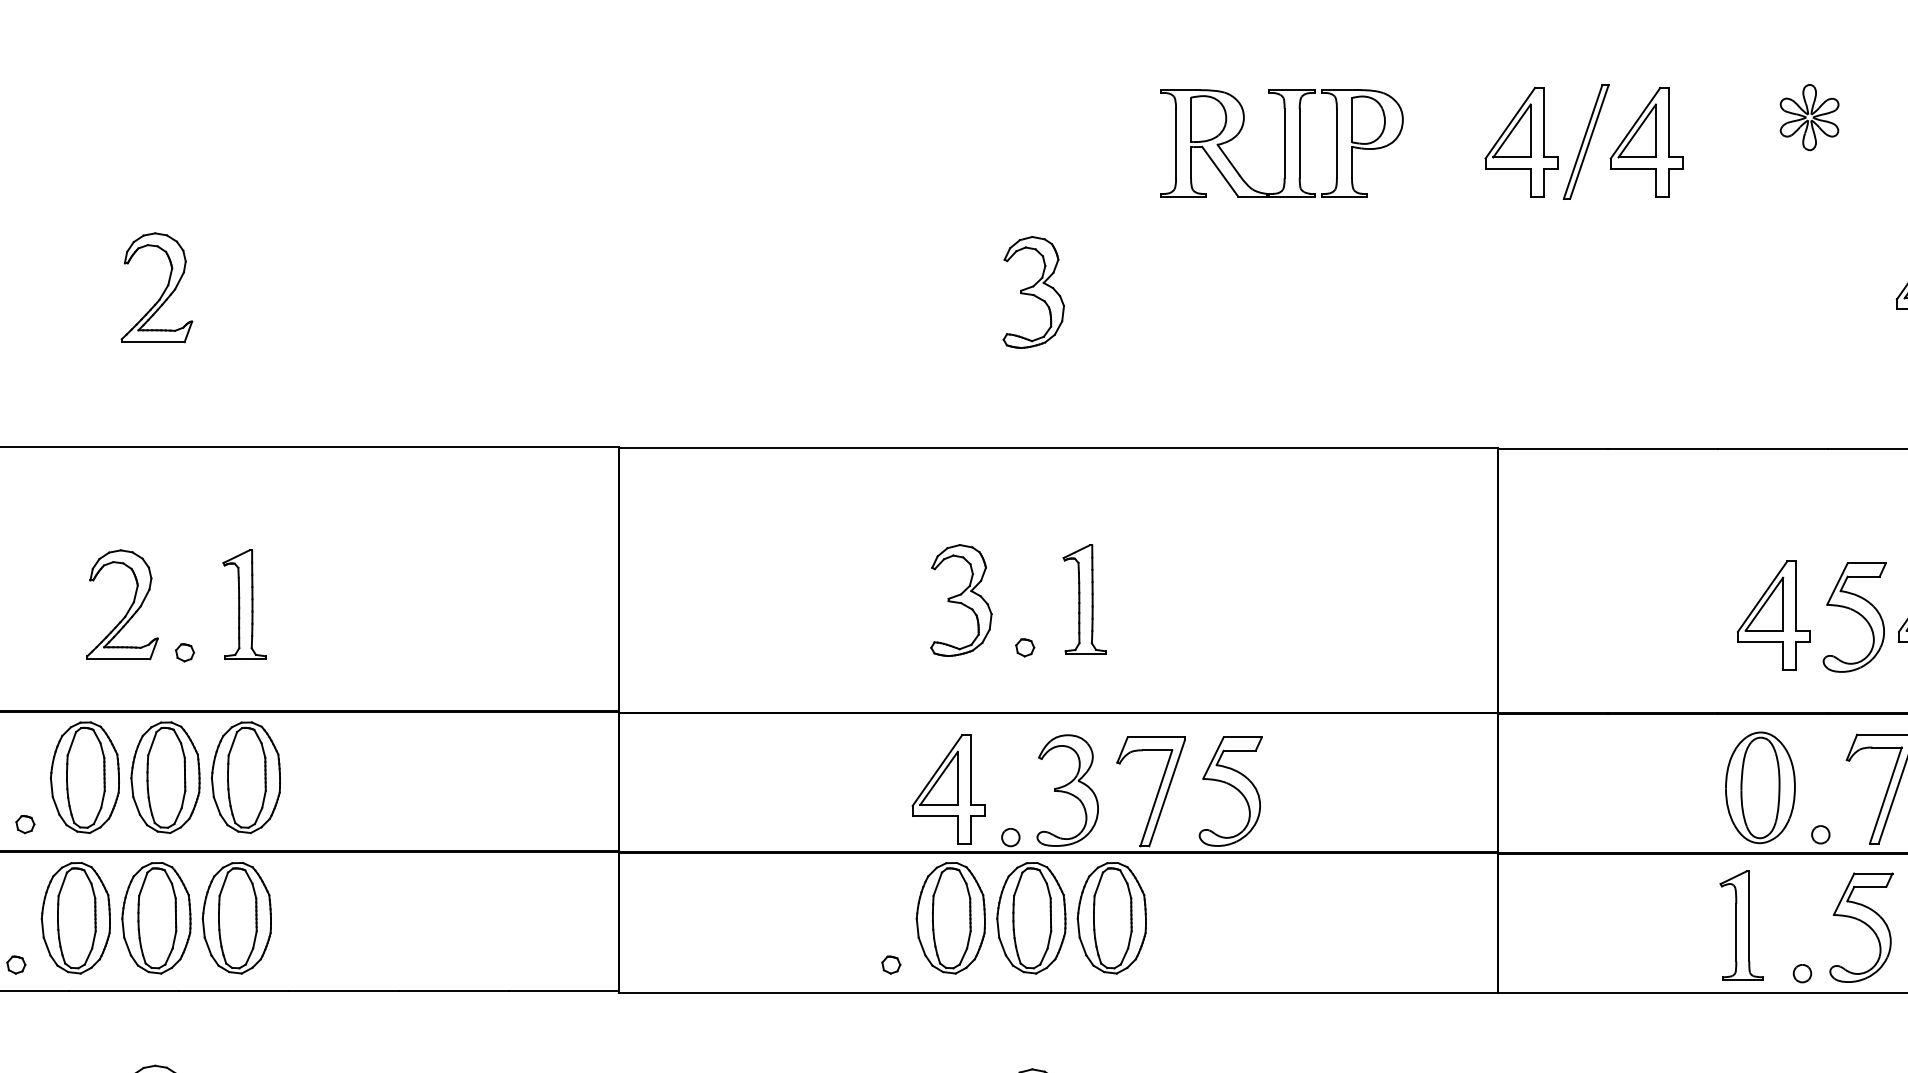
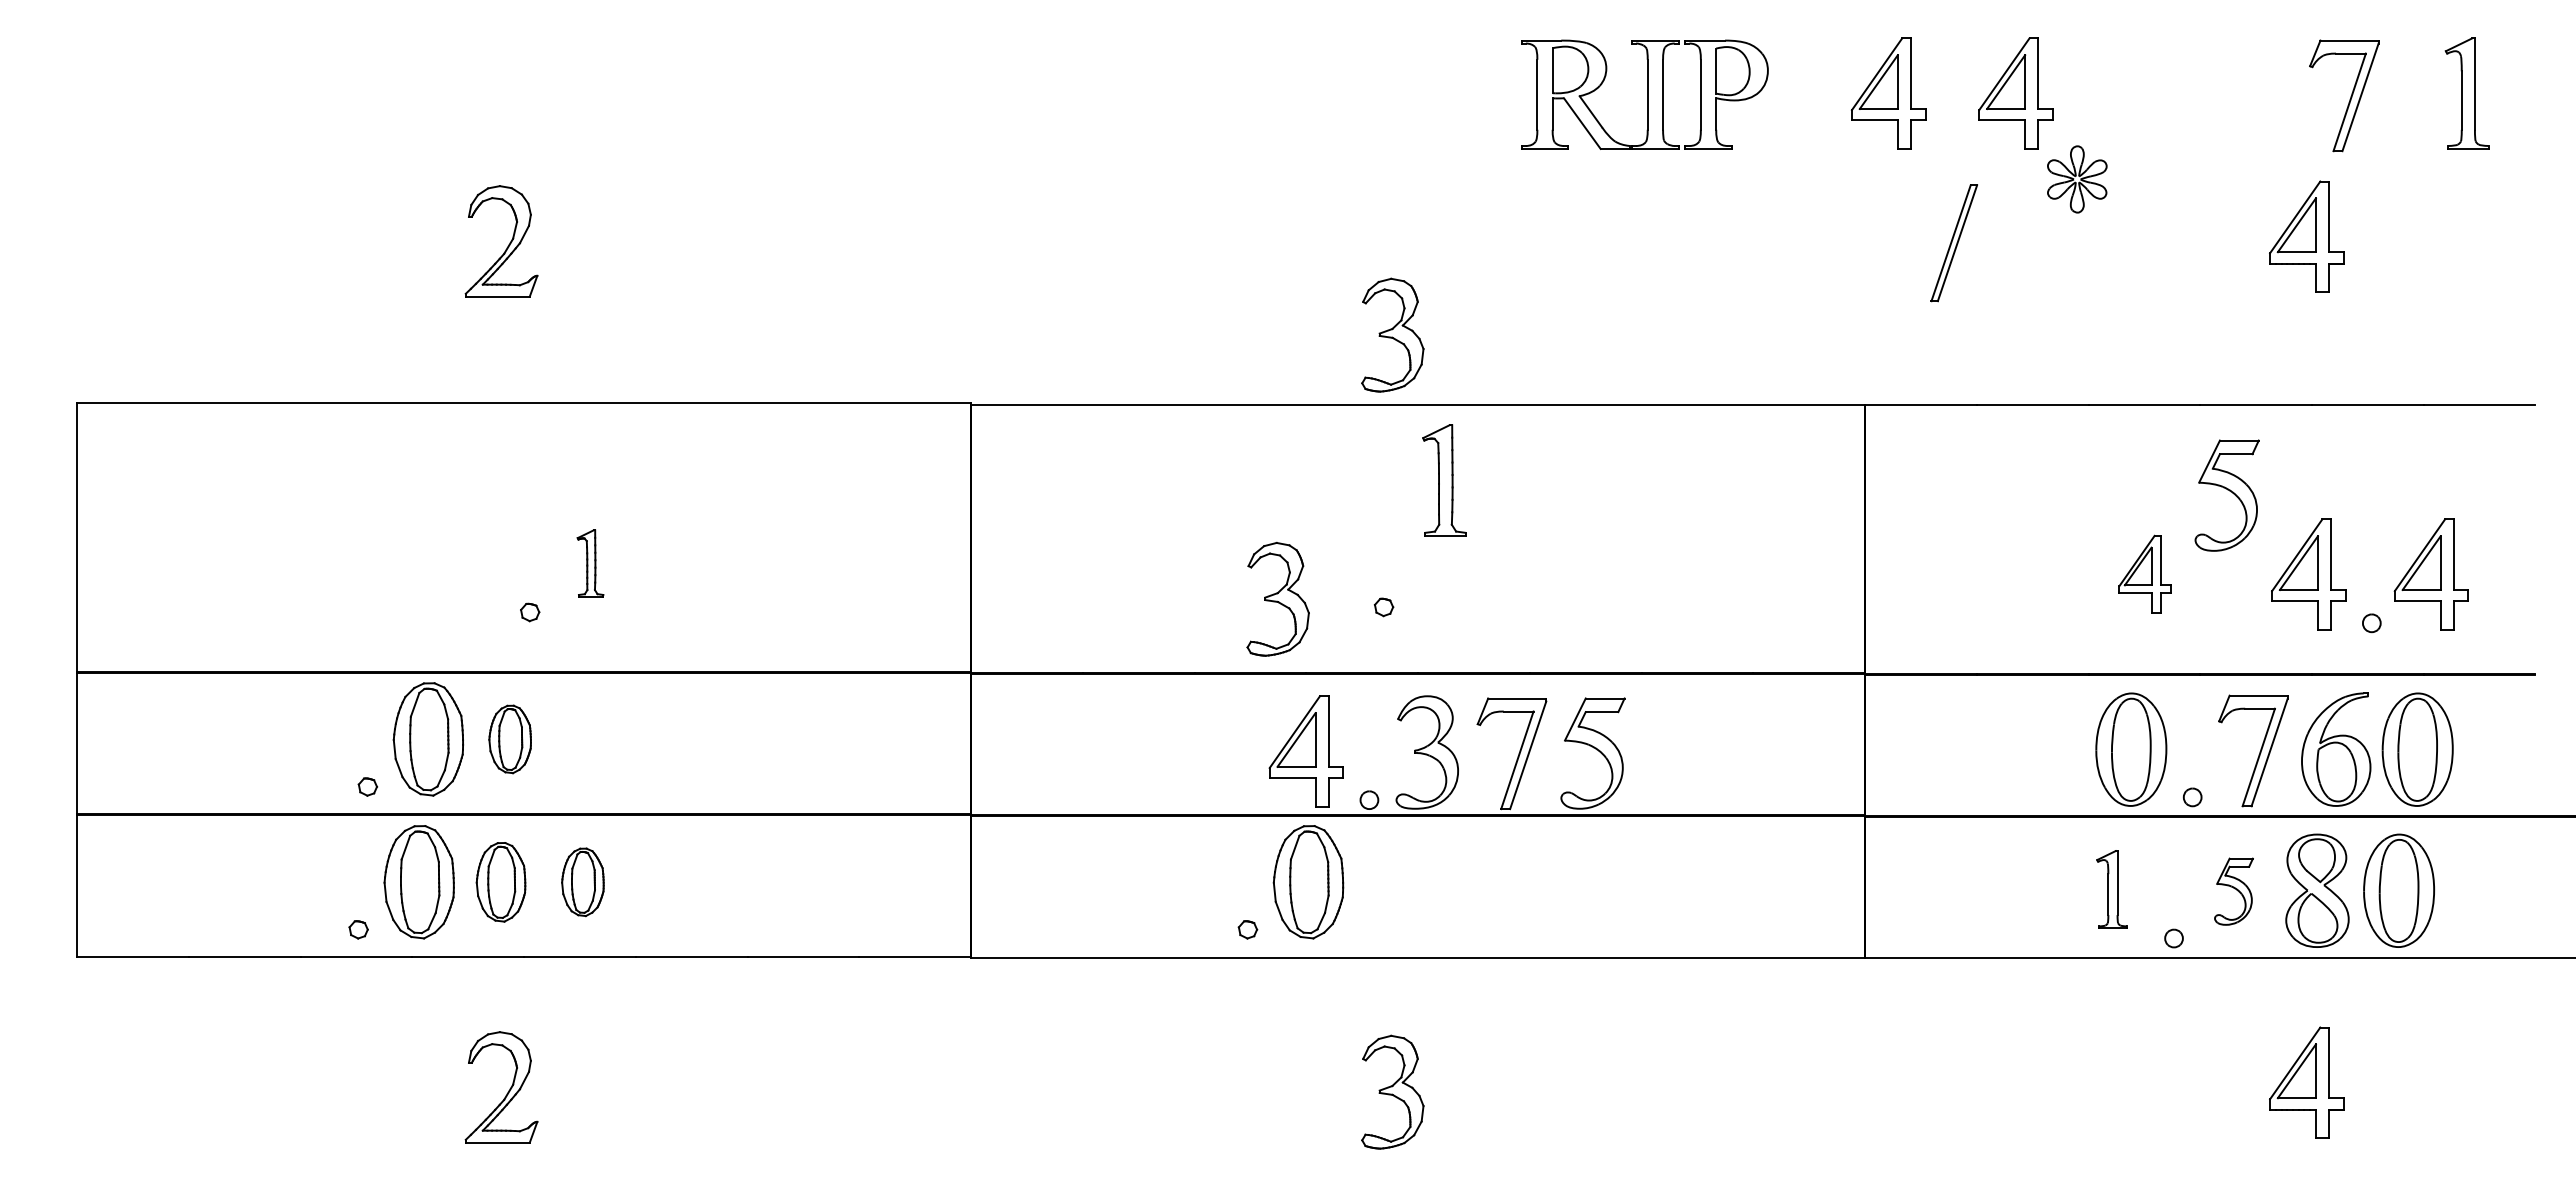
part: (1809, 117) -> (2077, 179), moved
part: (1585, 142) -> (1953, 243), moved
part: (1033, 291) -> (1392, 334), moved
part: (960, 599) -> (1277, 598), moved
part: (1084, 599) -> (1444, 480), moved
part: (244, 604) -> (590, 563), size x0.6
part: (129, 607) -> (473, 566), removed
part: (1773, 615) -> (2144, 574), size x0.7
part: (1854, 617) -> (2226, 495), moved
part: (164, 777) -> (509, 739), size x0.6
part: (245, 777) -> (591, 739), removed
part: (155, 918) -> (500, 882), size x0.7
part: (236, 918) -> (582, 882), size x0.6
part: (1030, 918) -> (1389, 882), removed
part: (1111, 918) -> (1471, 882), removed
part: (1740, 925) -> (2111, 889), size x0.7
part: (1860, 927) -> (2233, 891), size x0.6

